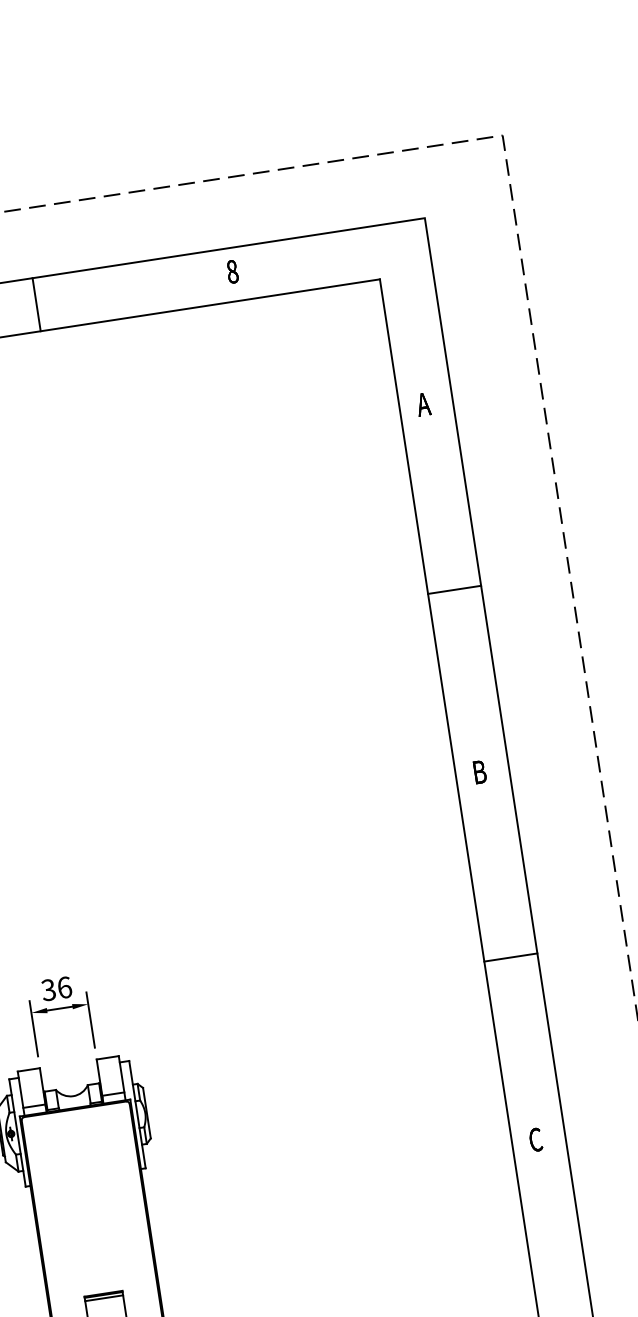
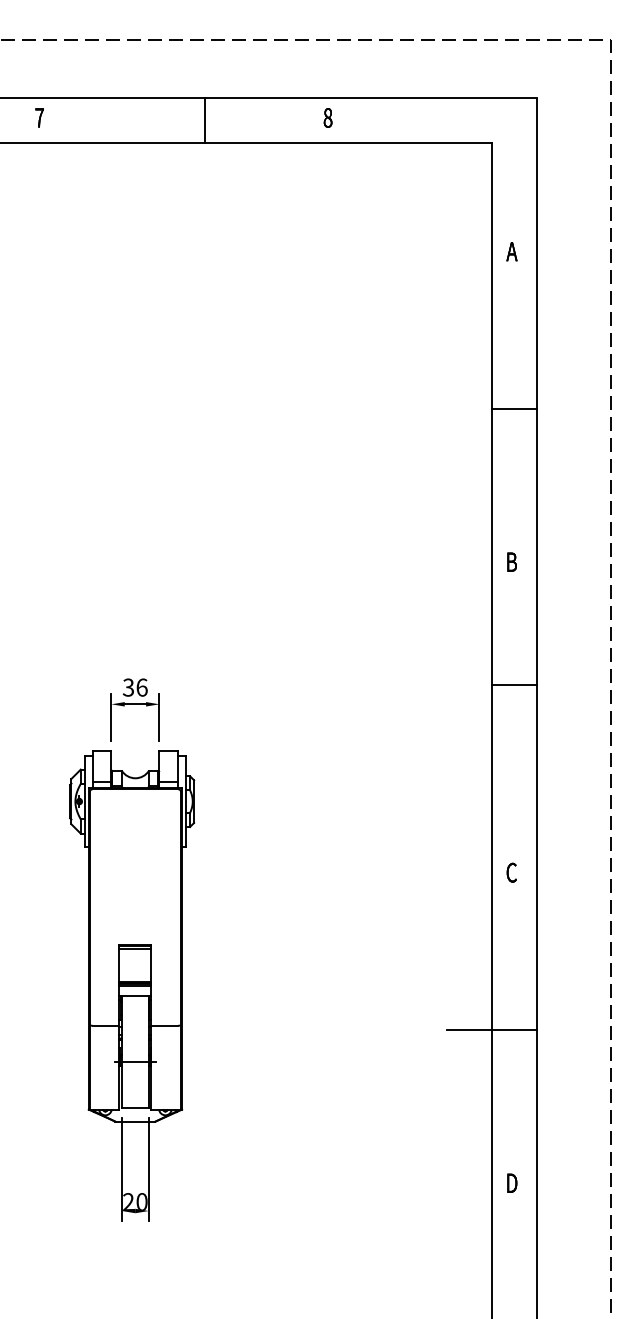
text: (231, 271) -> (327, 117), moved
line: (510, 958) -> (513, 685), moved

